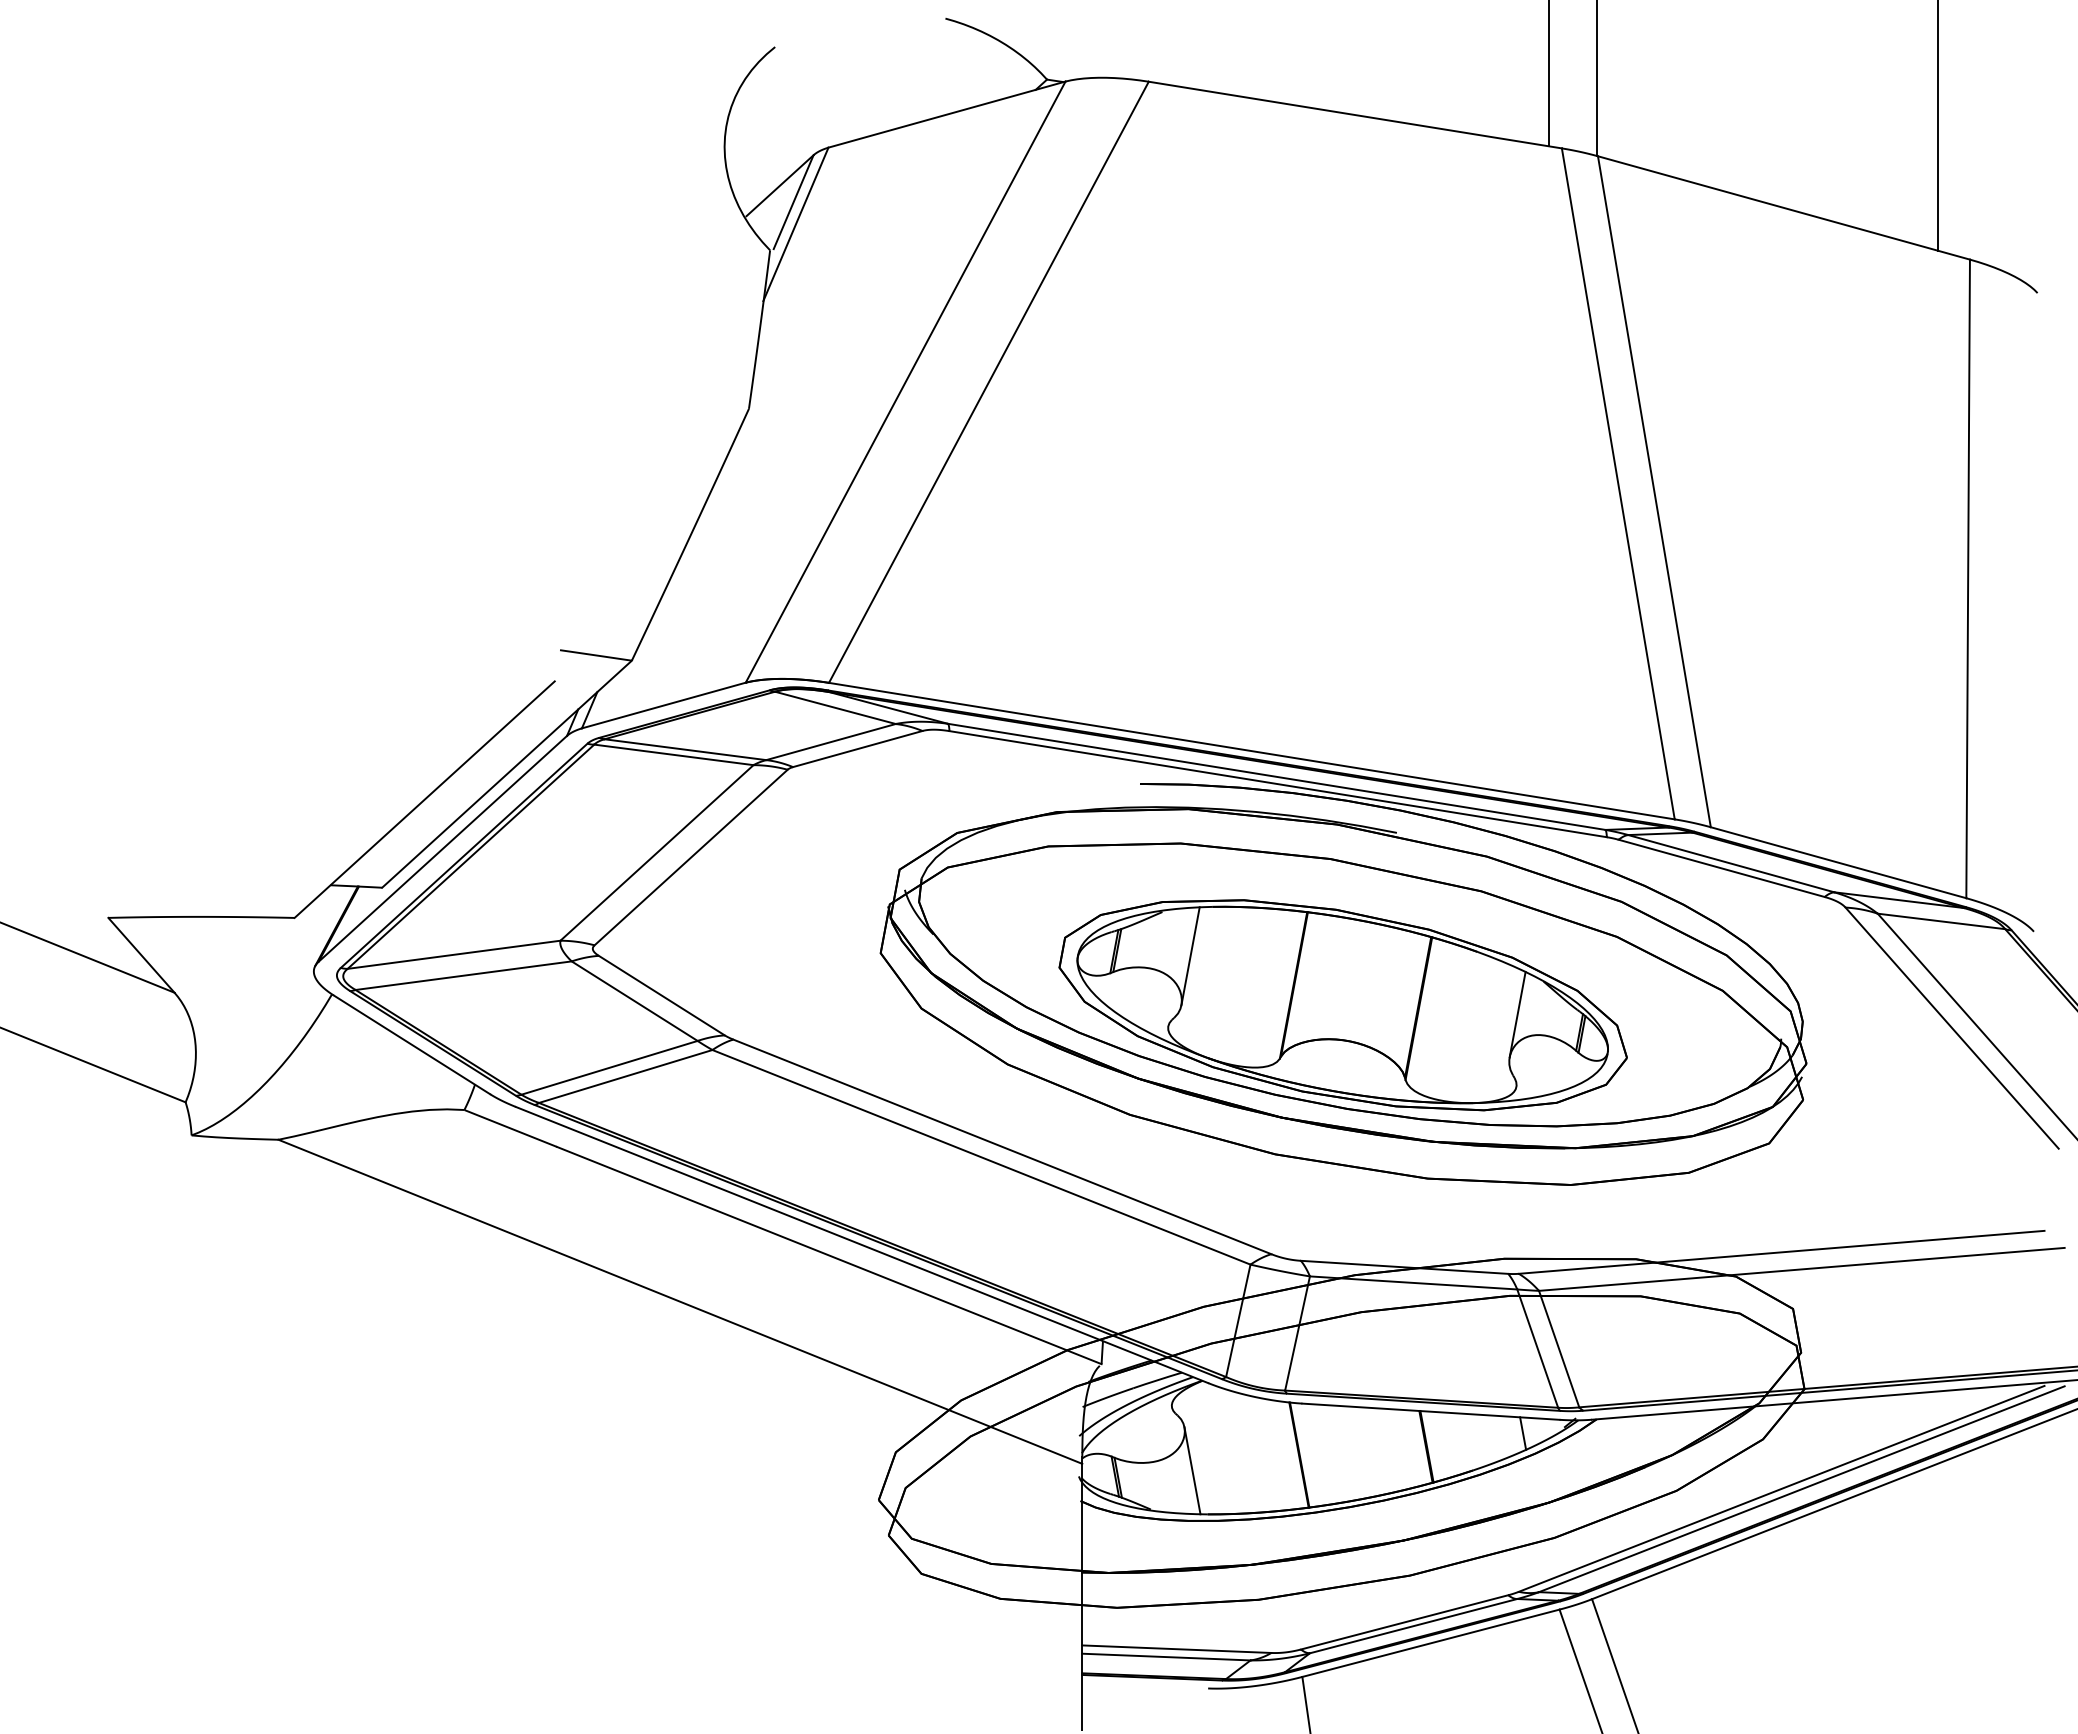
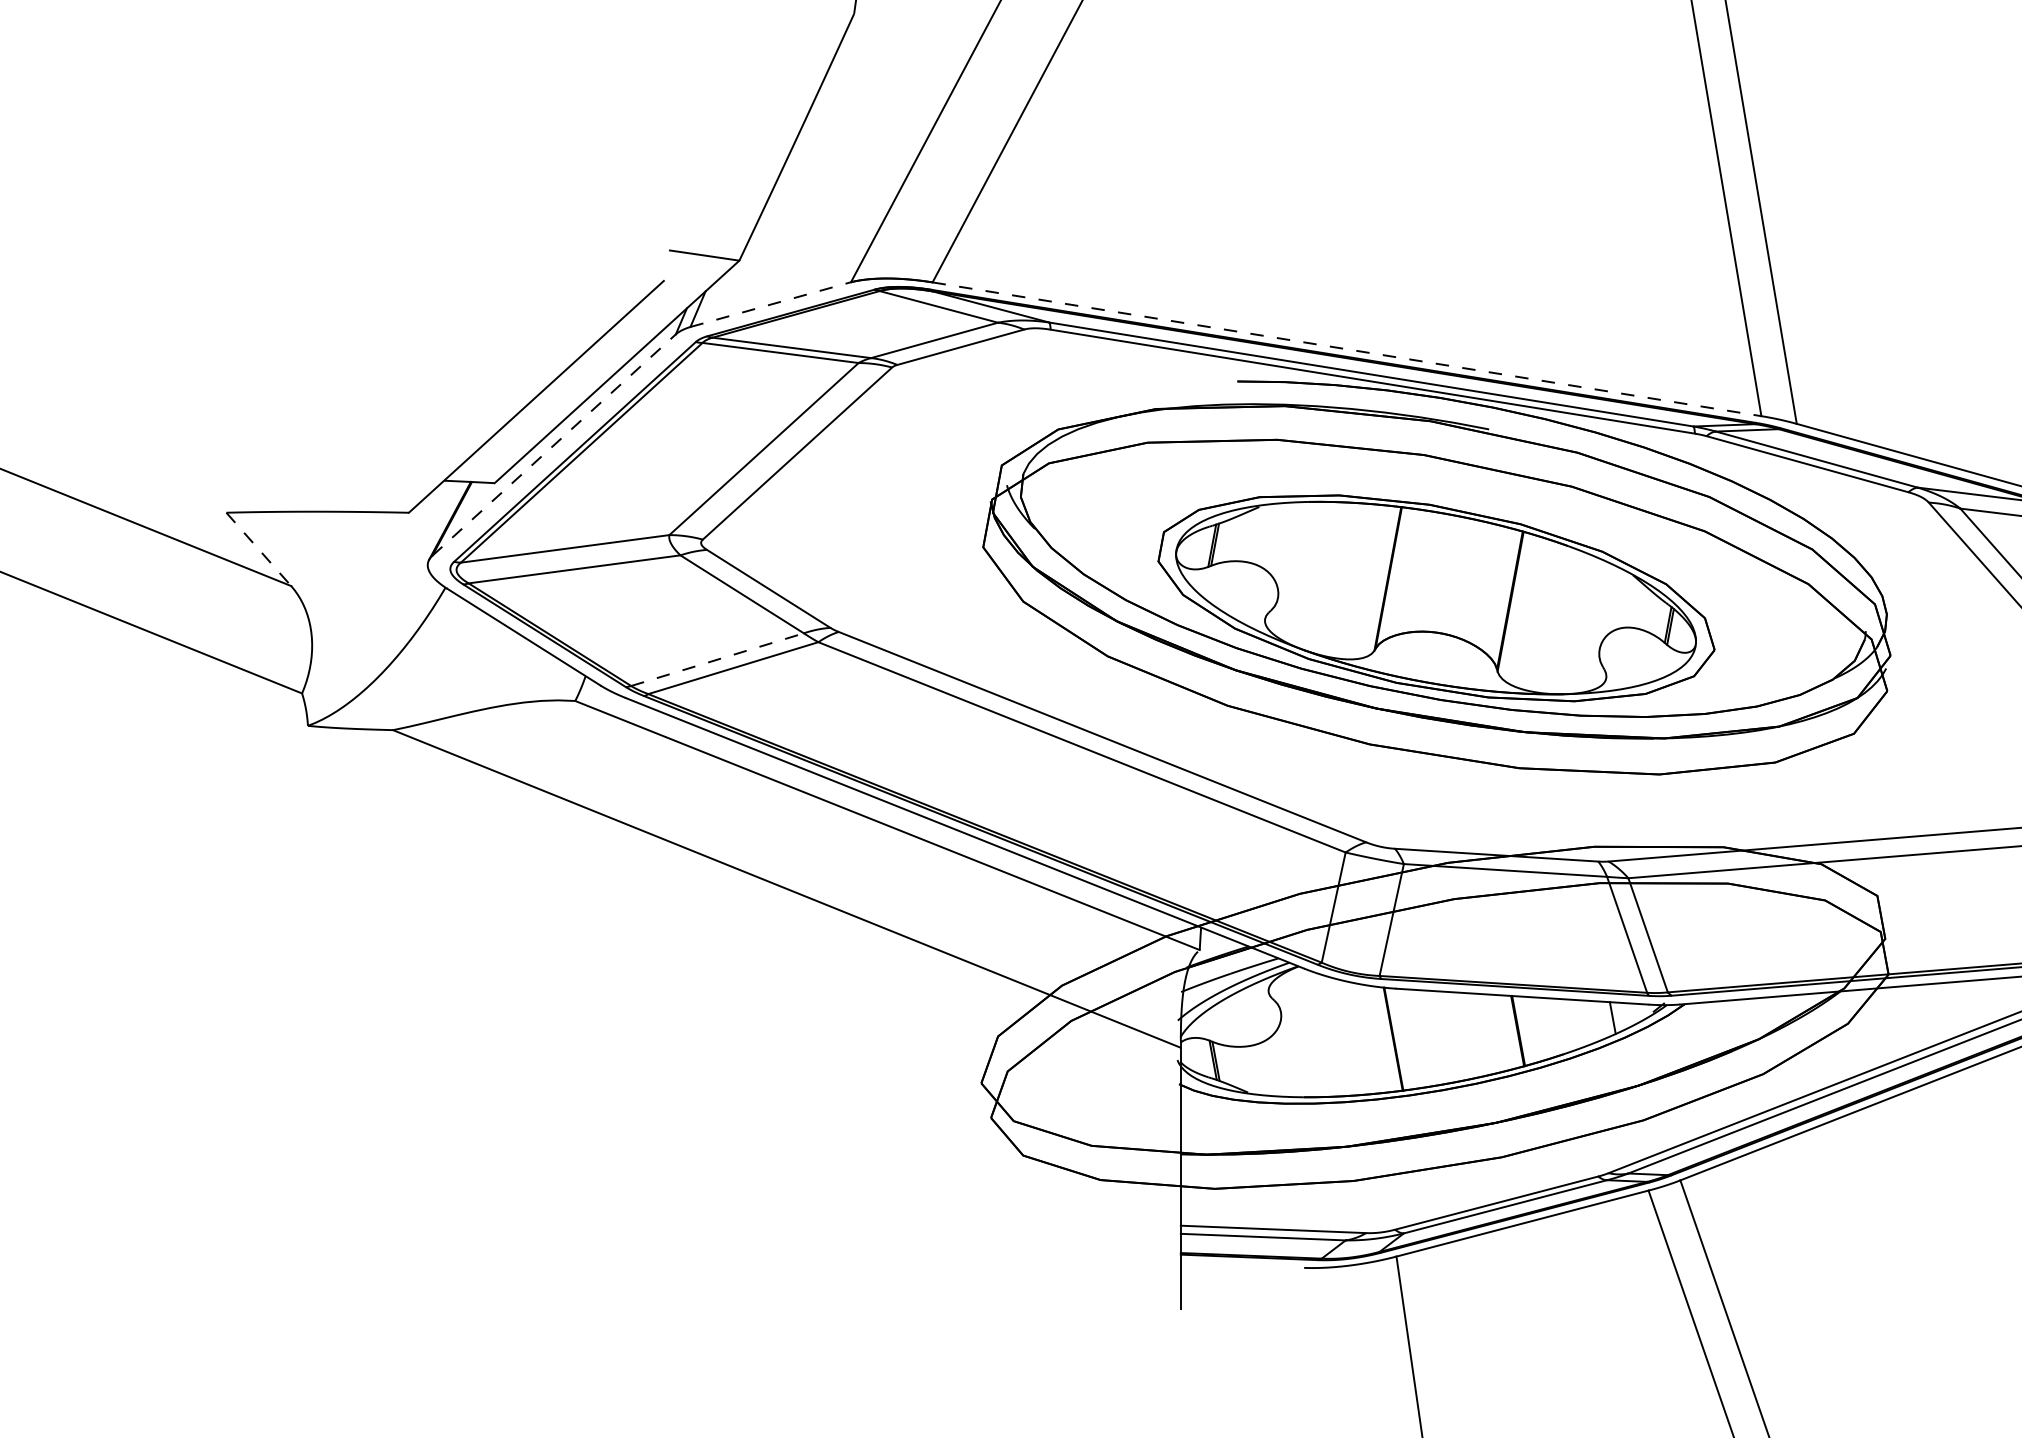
line: (664, 705) -> (771, 304), solid -> dashed
line: (1252, 751) -> (1347, 349), solid -> dashed
line: (442, 848) -> (553, 444), solid -> dashed
line: (141, 955) -> (258, 549), solid -> dashed
line: (1190, 956) -> (1286, 550), removed
line: (1517, 1014) -> (1607, 607), removed
line: (610, 1067) -> (718, 659), solid -> dashed
line: (1192, 1470) -> (1288, 1054), removed

